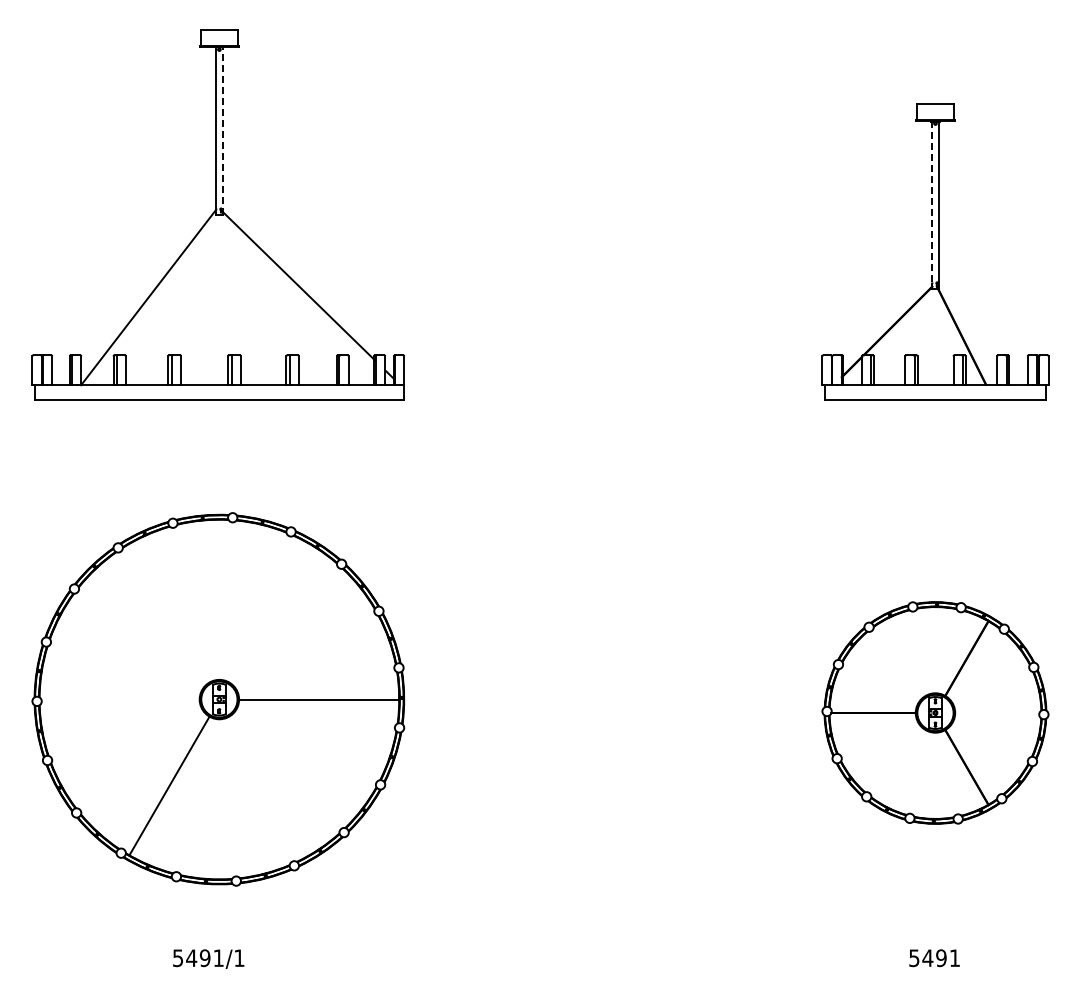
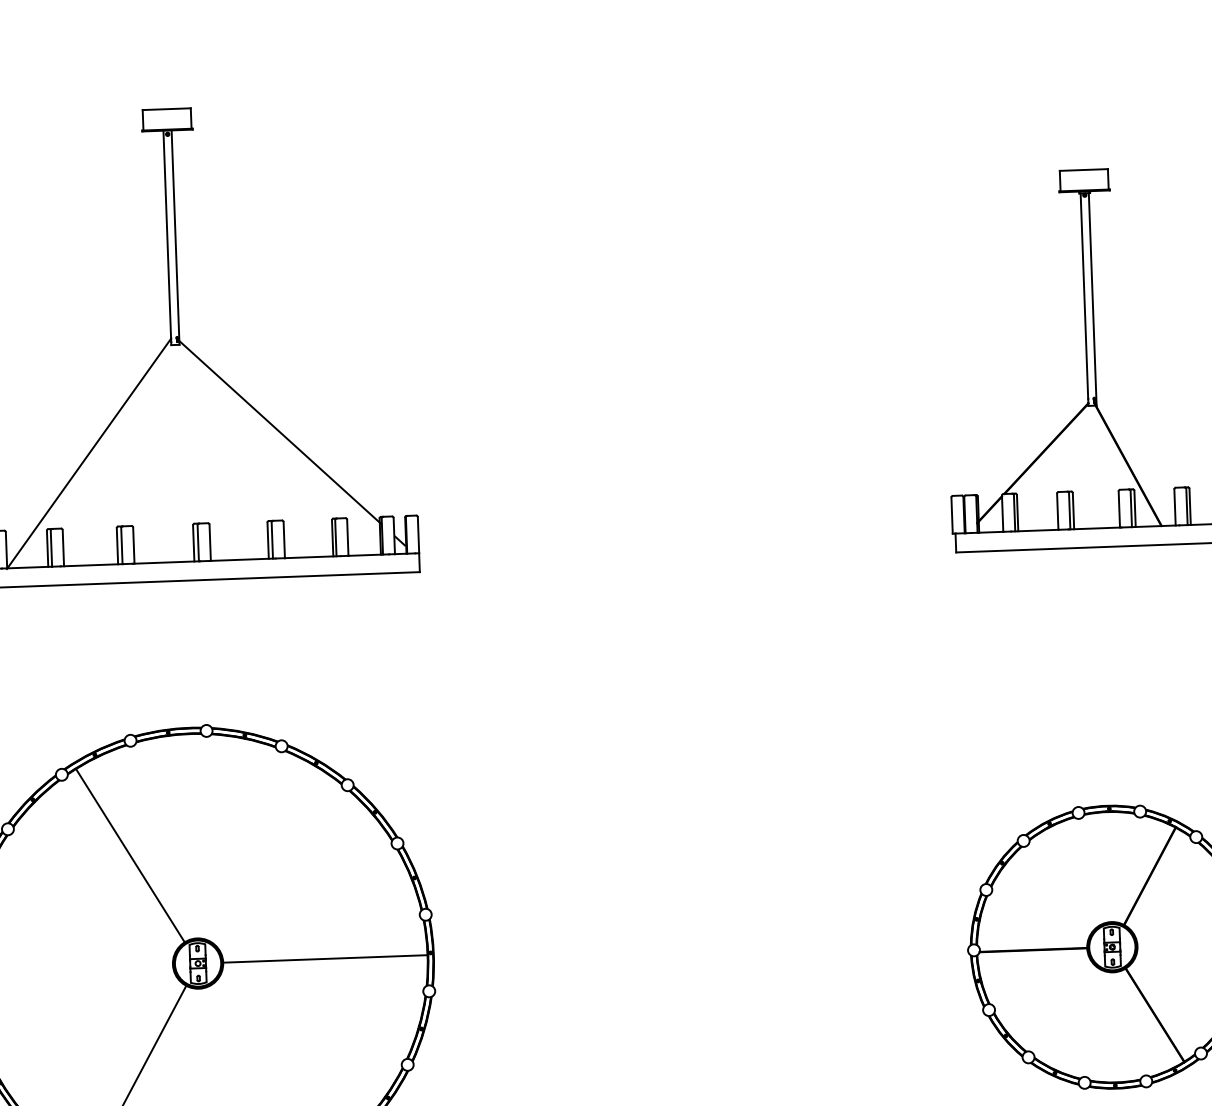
line: (222, 130) -> (175, 237), dashed -> solid
line: (932, 201) -> (1084, 294), dashed -> solid
line: (169, 612) -> (130, 854), added

